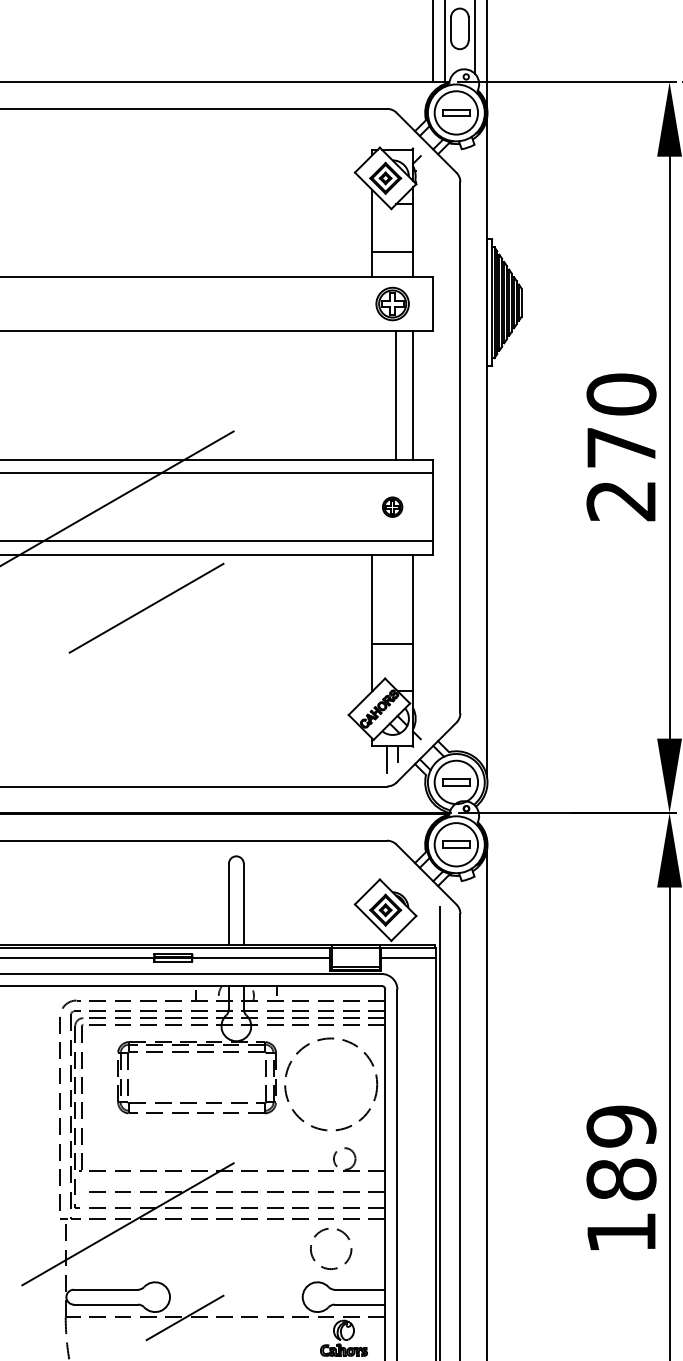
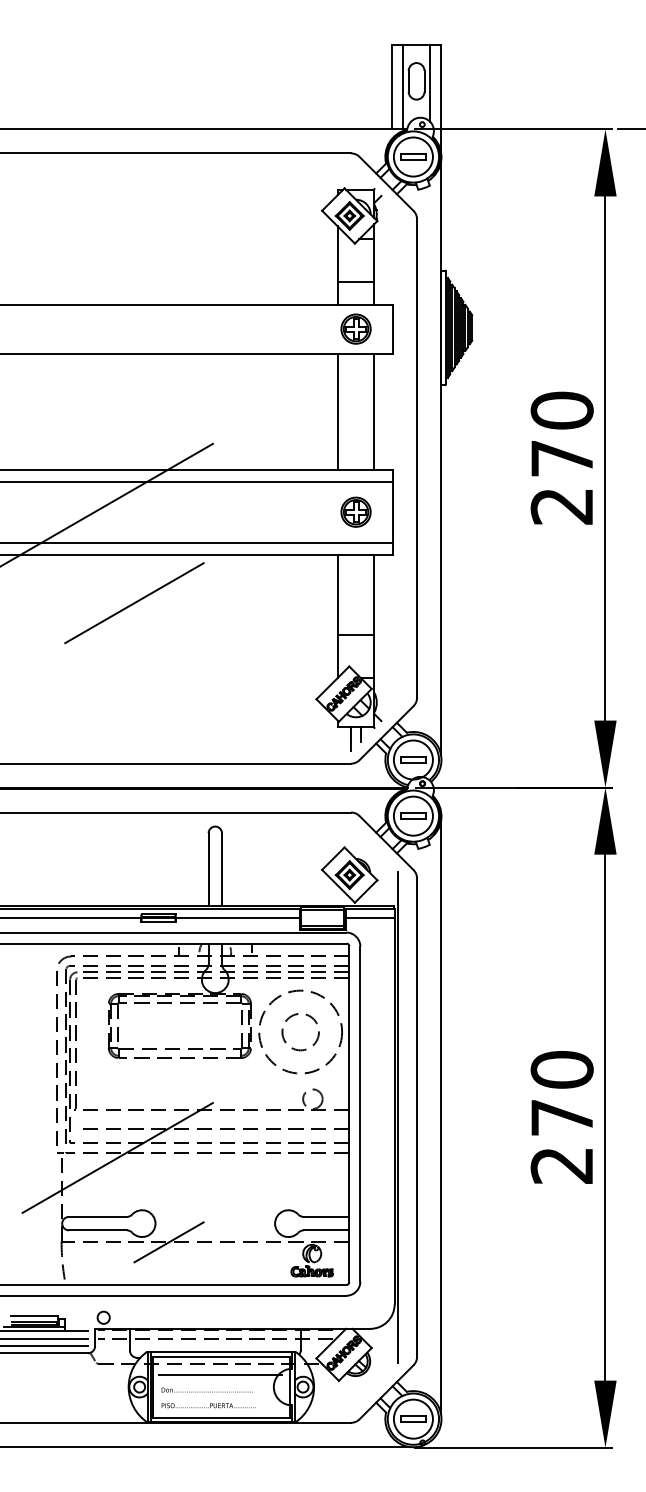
line: (395, 395) -> (337, 411), moved
part: (392, 506) -> (355, 511), size x1.67
text: (620, 1179) -> (561, 1117), 189 -> 270
circle: (330, 1249) -> (300, 1032), moved

